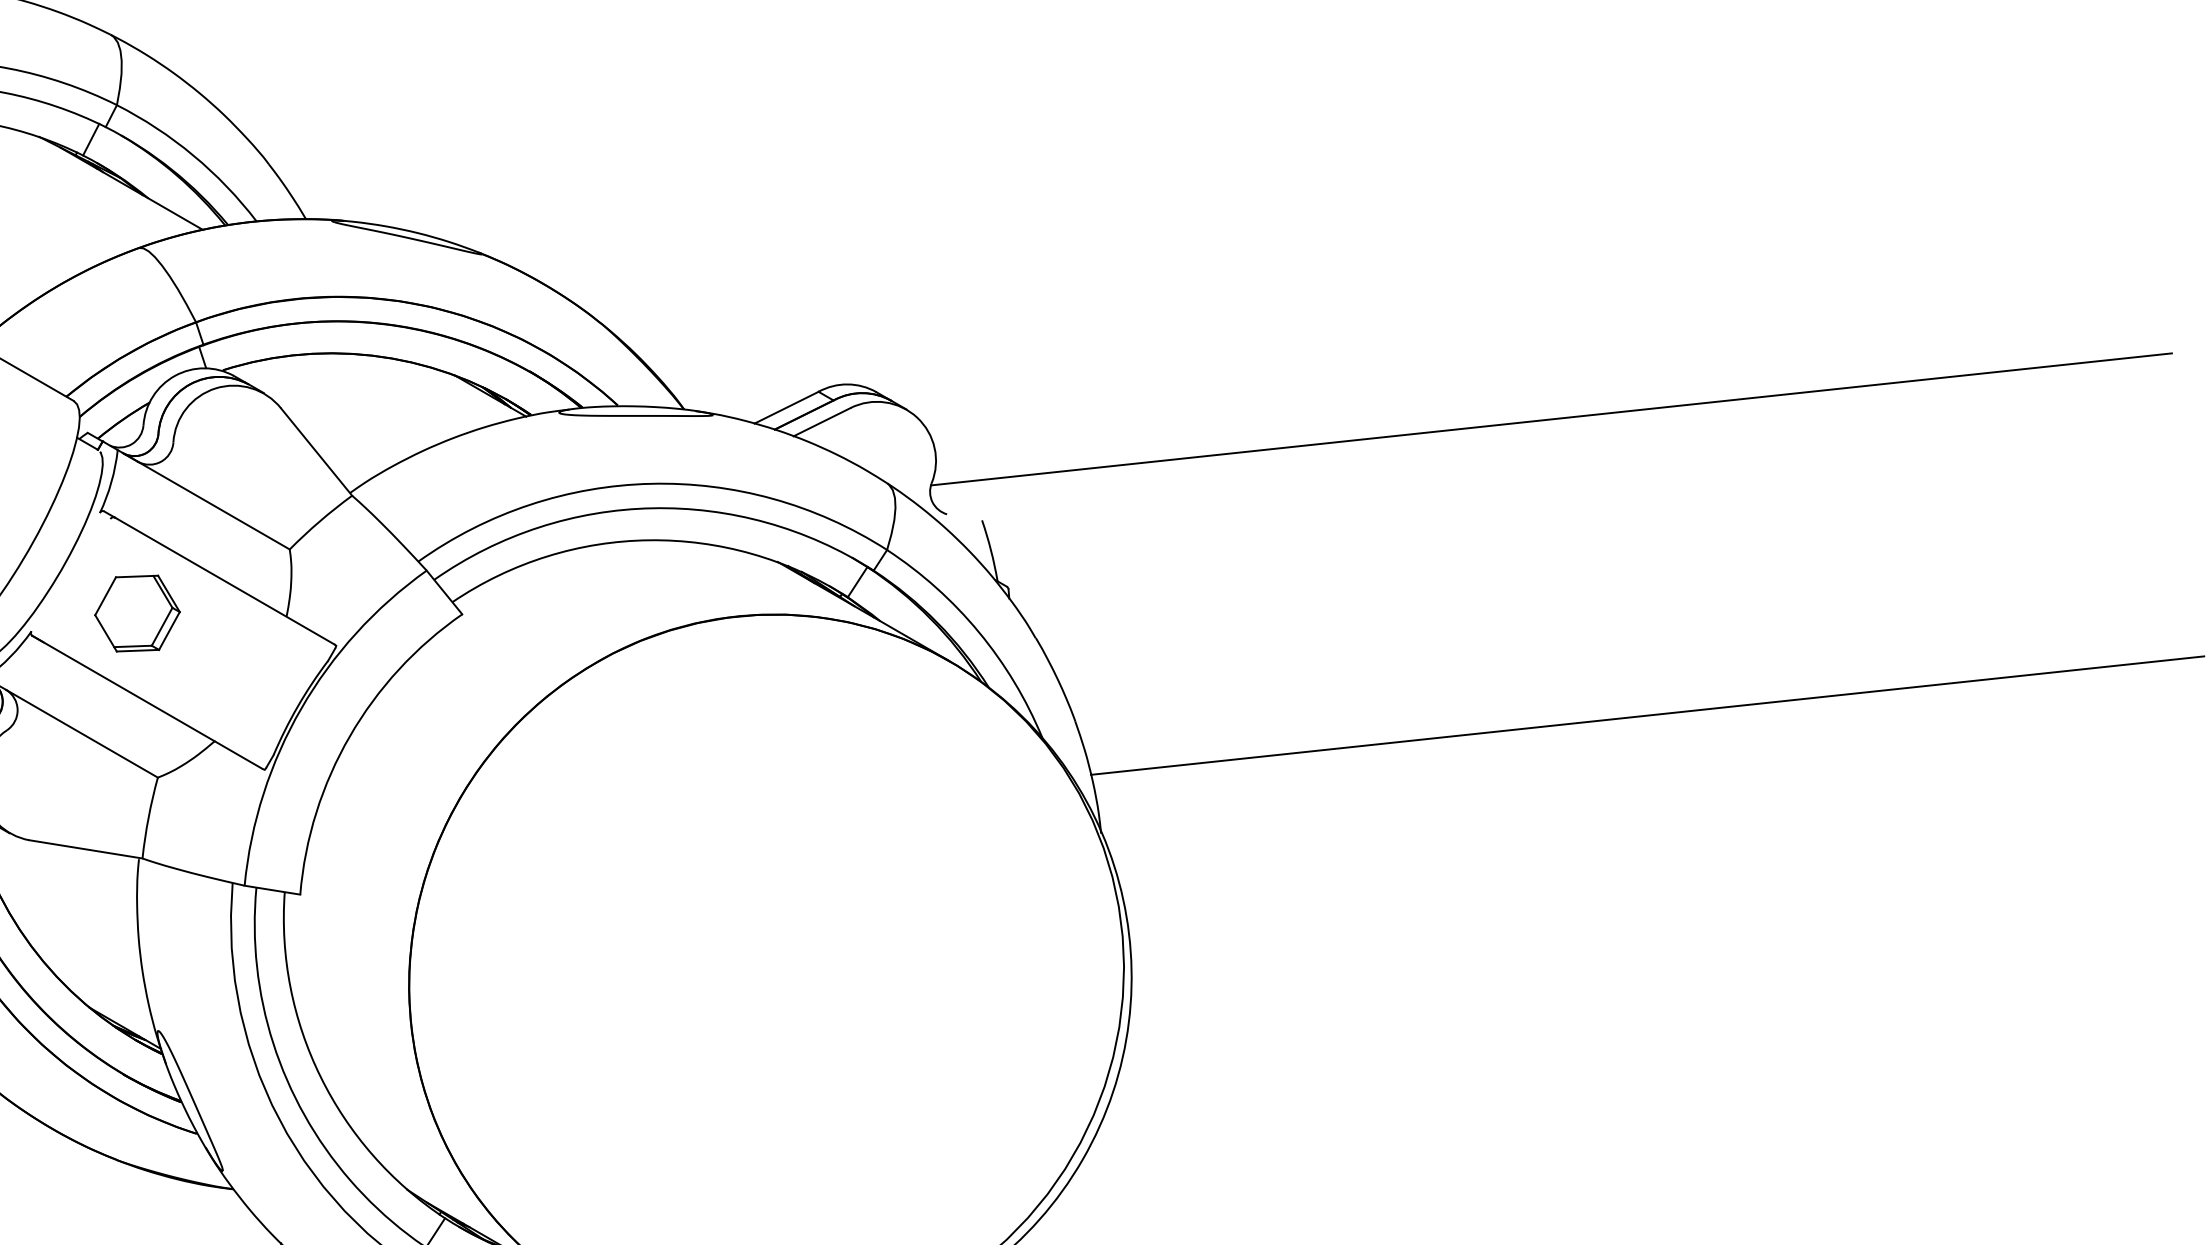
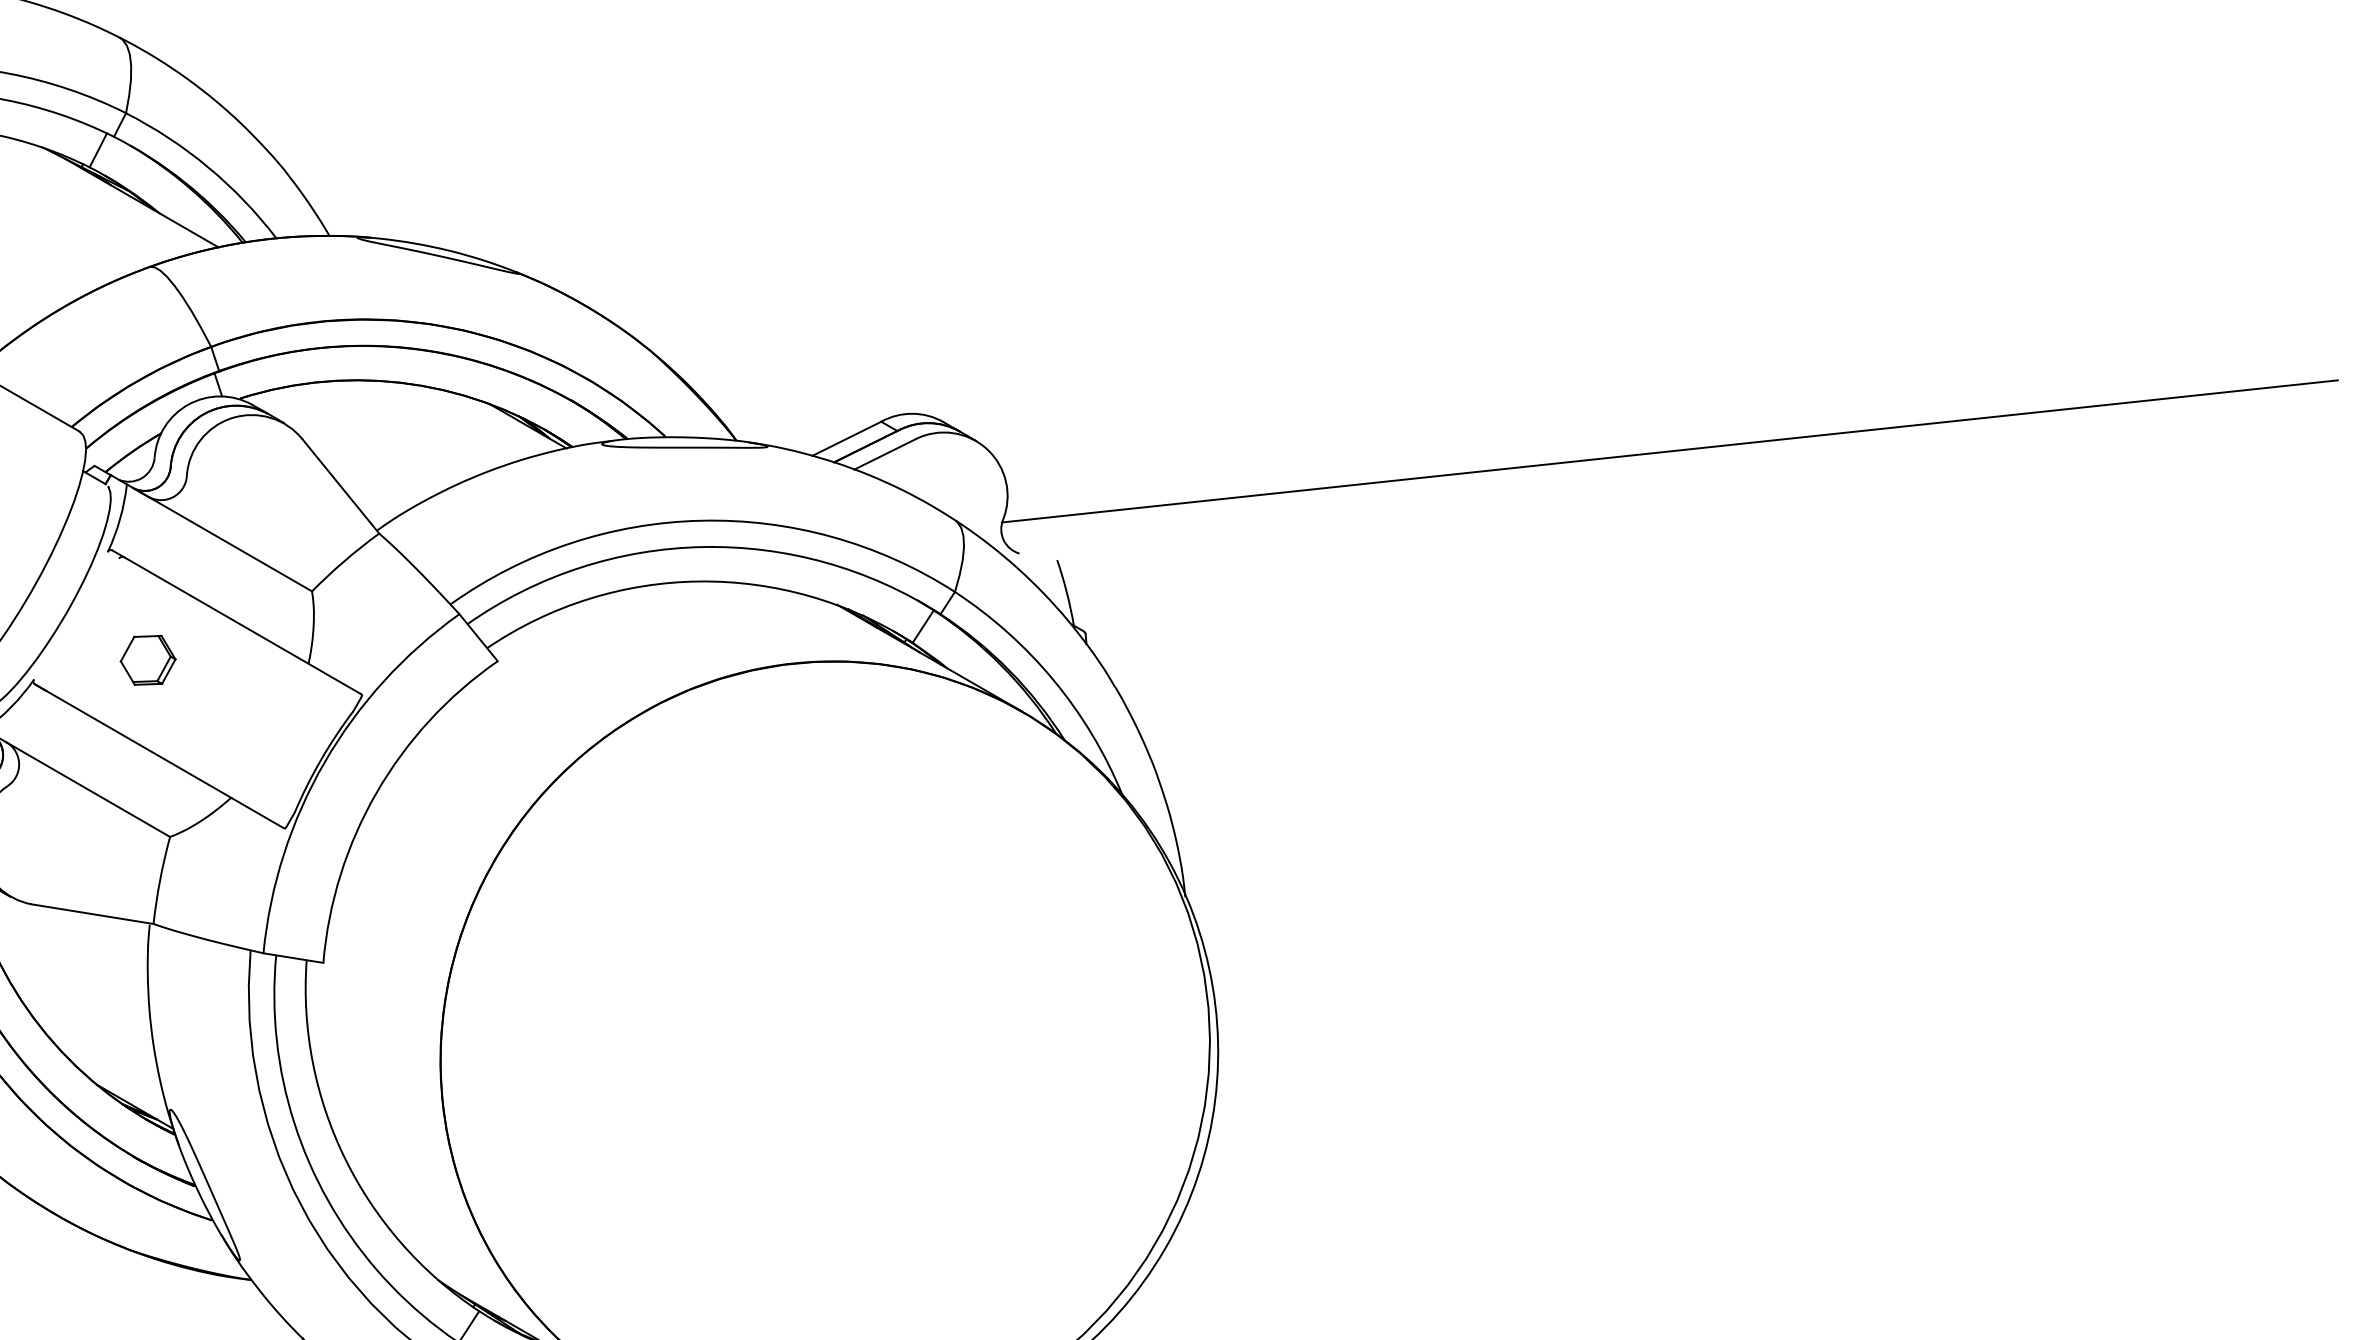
part: (137, 613) -> (148, 660), size x0.6
line: (1647, 715) -> (1773, 770), removed

